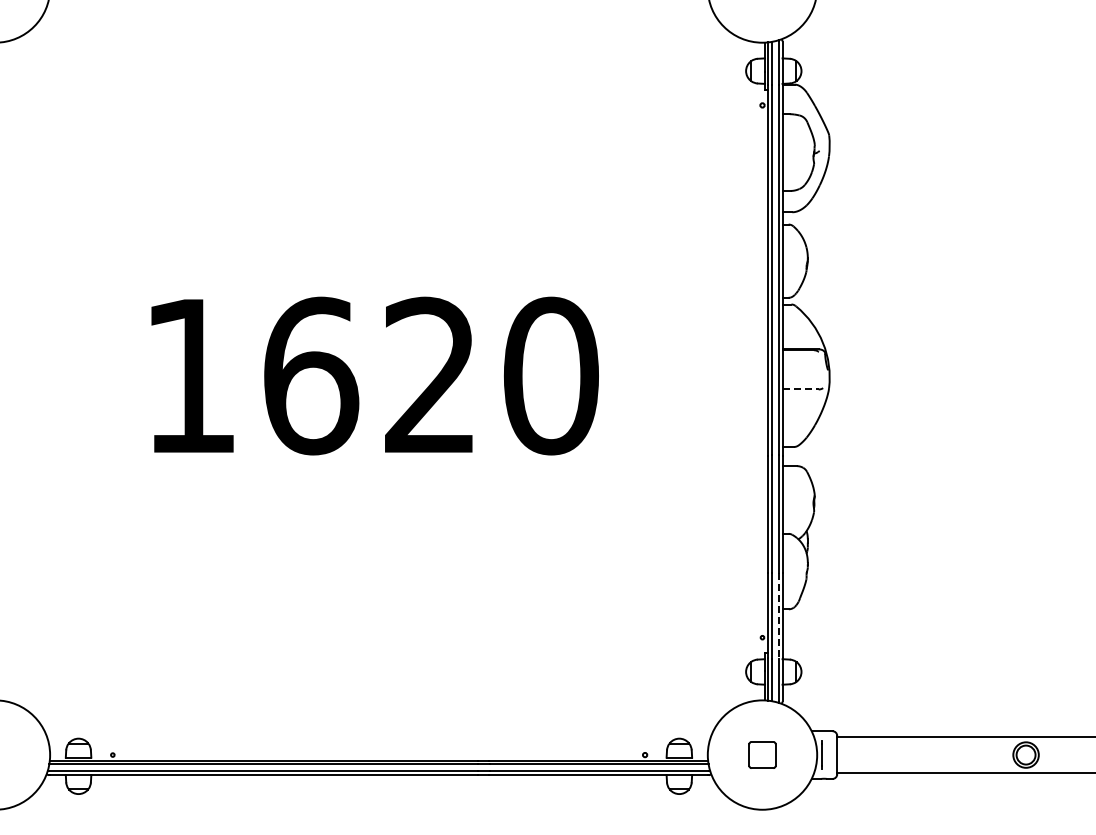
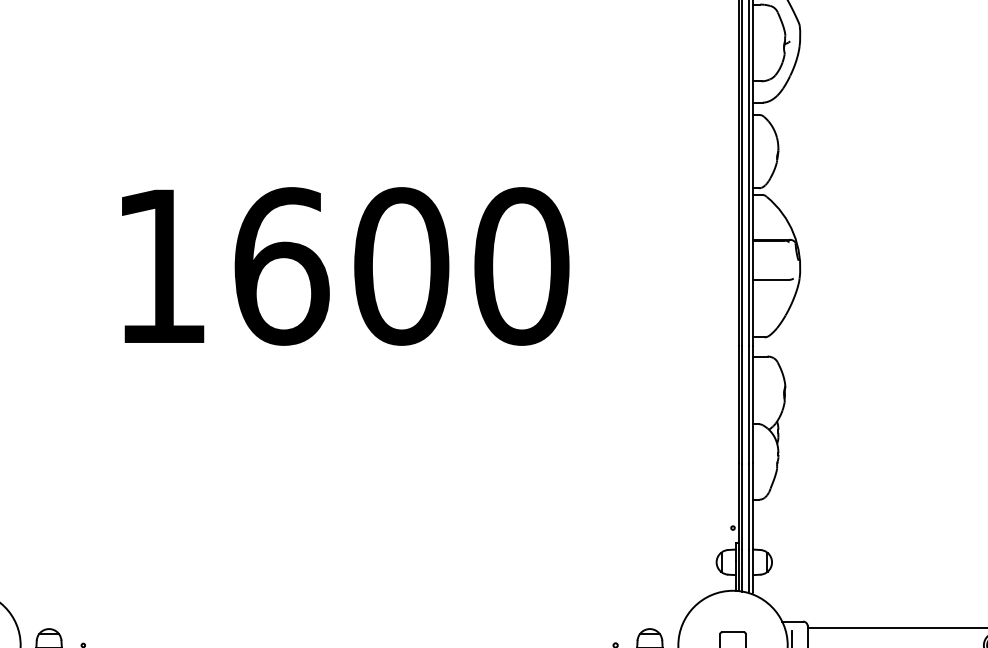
text: (430, 375) -> (401, 265), 1620 -> 1600
line: (801, 389) -> (772, 279), dashed -> solid
line: (778, 616) -> (749, 506), dashed -> solid

